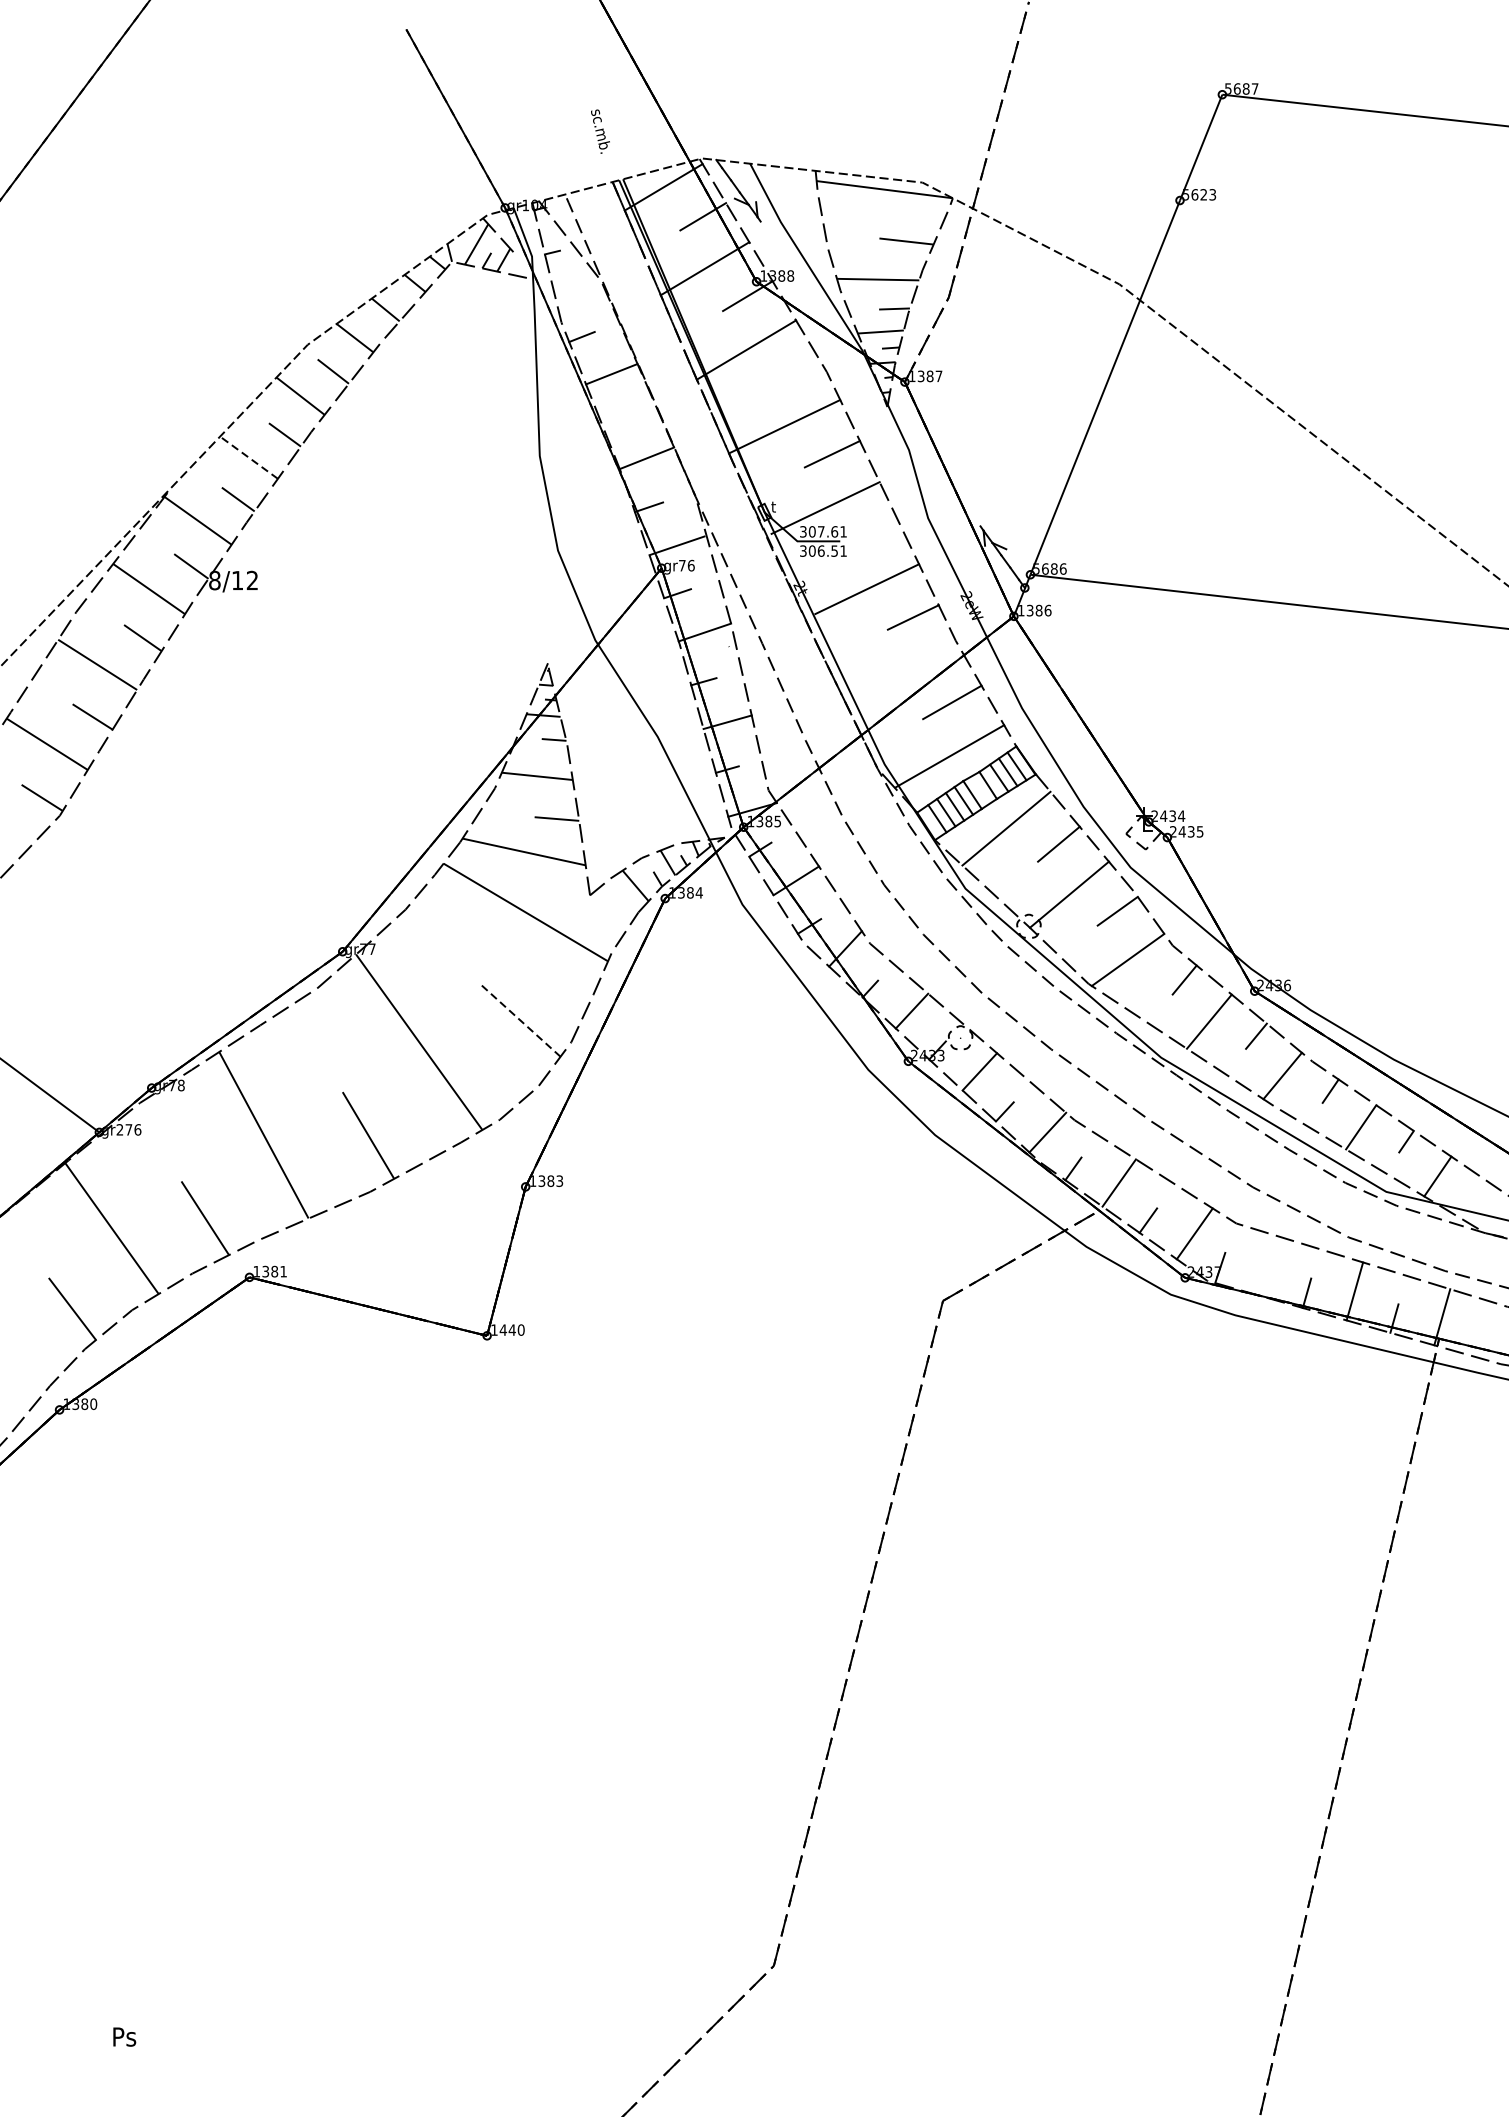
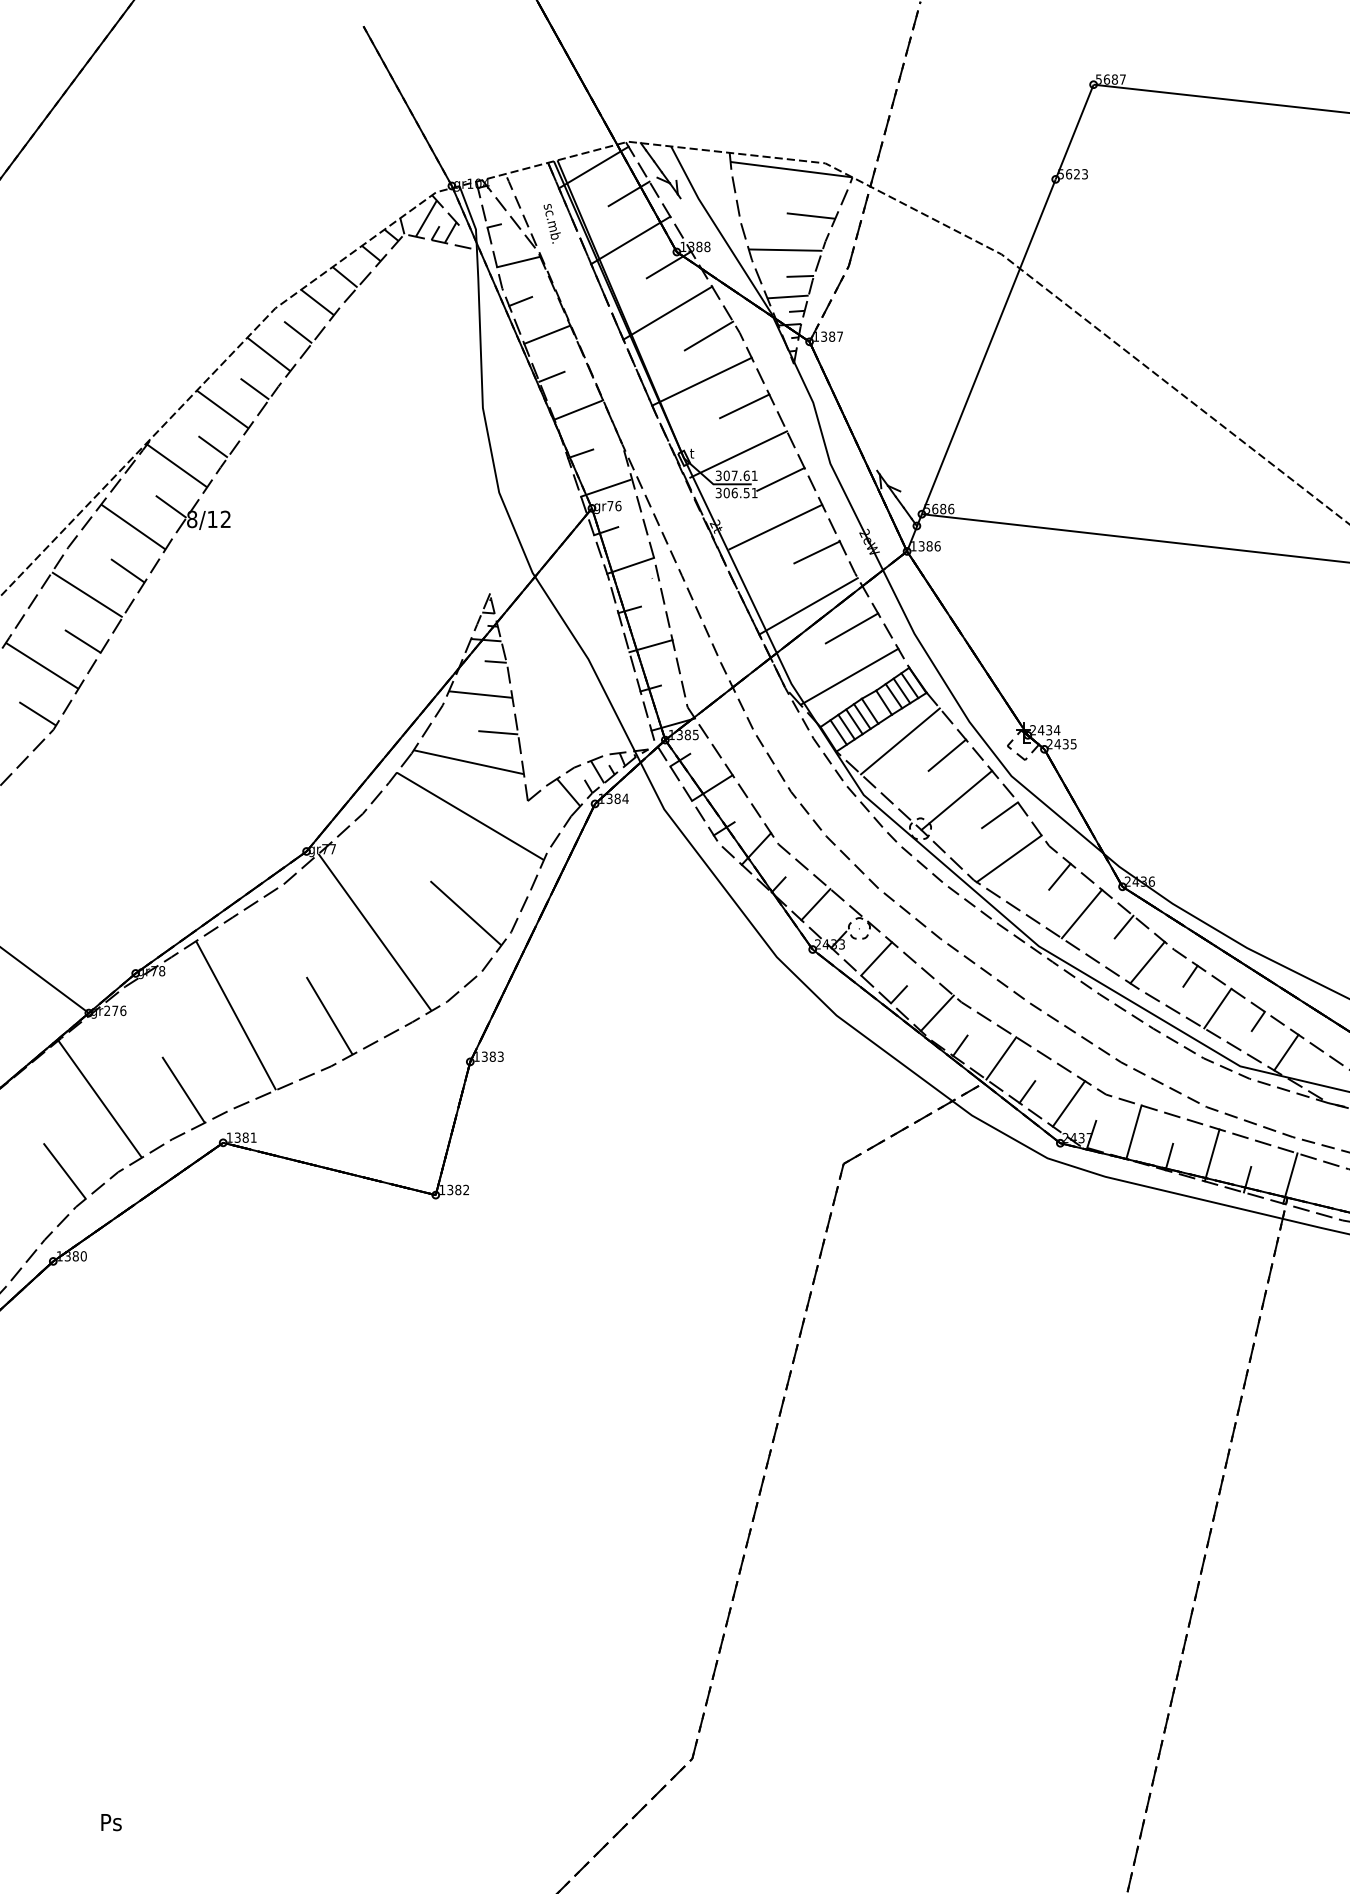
text: (599, 131) -> (551, 223), moved
line: (579, 292) -> (518, 261), added
line: (791, 375) -> (708, 335), added
line: (616, 420) -> (551, 376), added
line: (248, 457) -> (222, 409), dashed -> solid
line: (872, 535) -> (780, 479), added
line: (903, 677) -> (808, 606), added
line: (520, 1021) -> (465, 913), dashed -> solid
line: (1266, 1265) -> (1133, 1132), added
text: (512, 1329) -> (458, 1189), 1440 -> 1382

